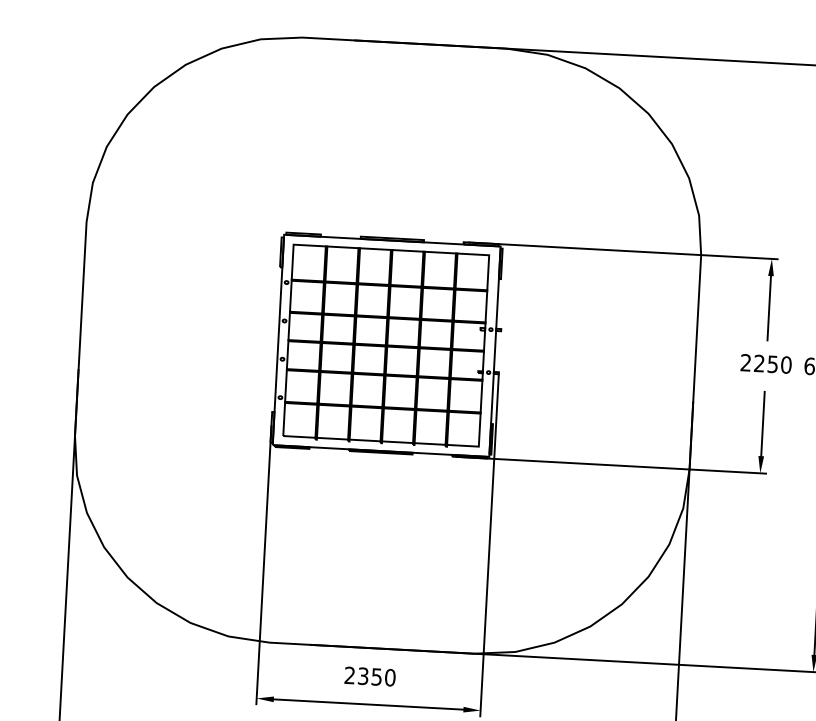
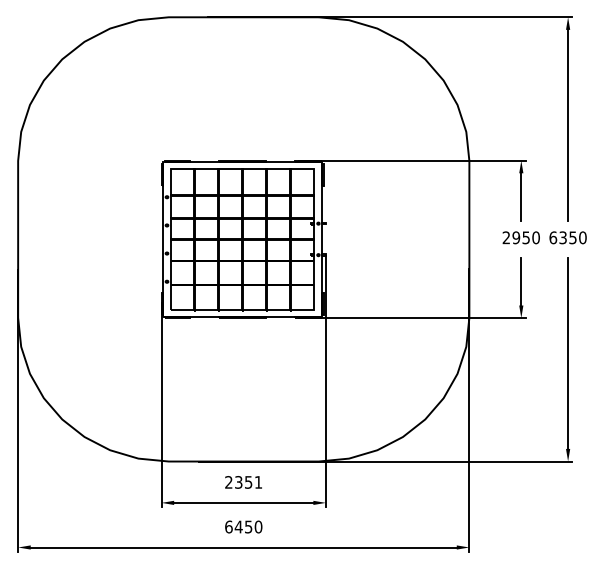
text: (759, 363) -> (516, 237), 2250 -> 2950
text: (390, 677) -> (258, 482), 2350 -> 2351

